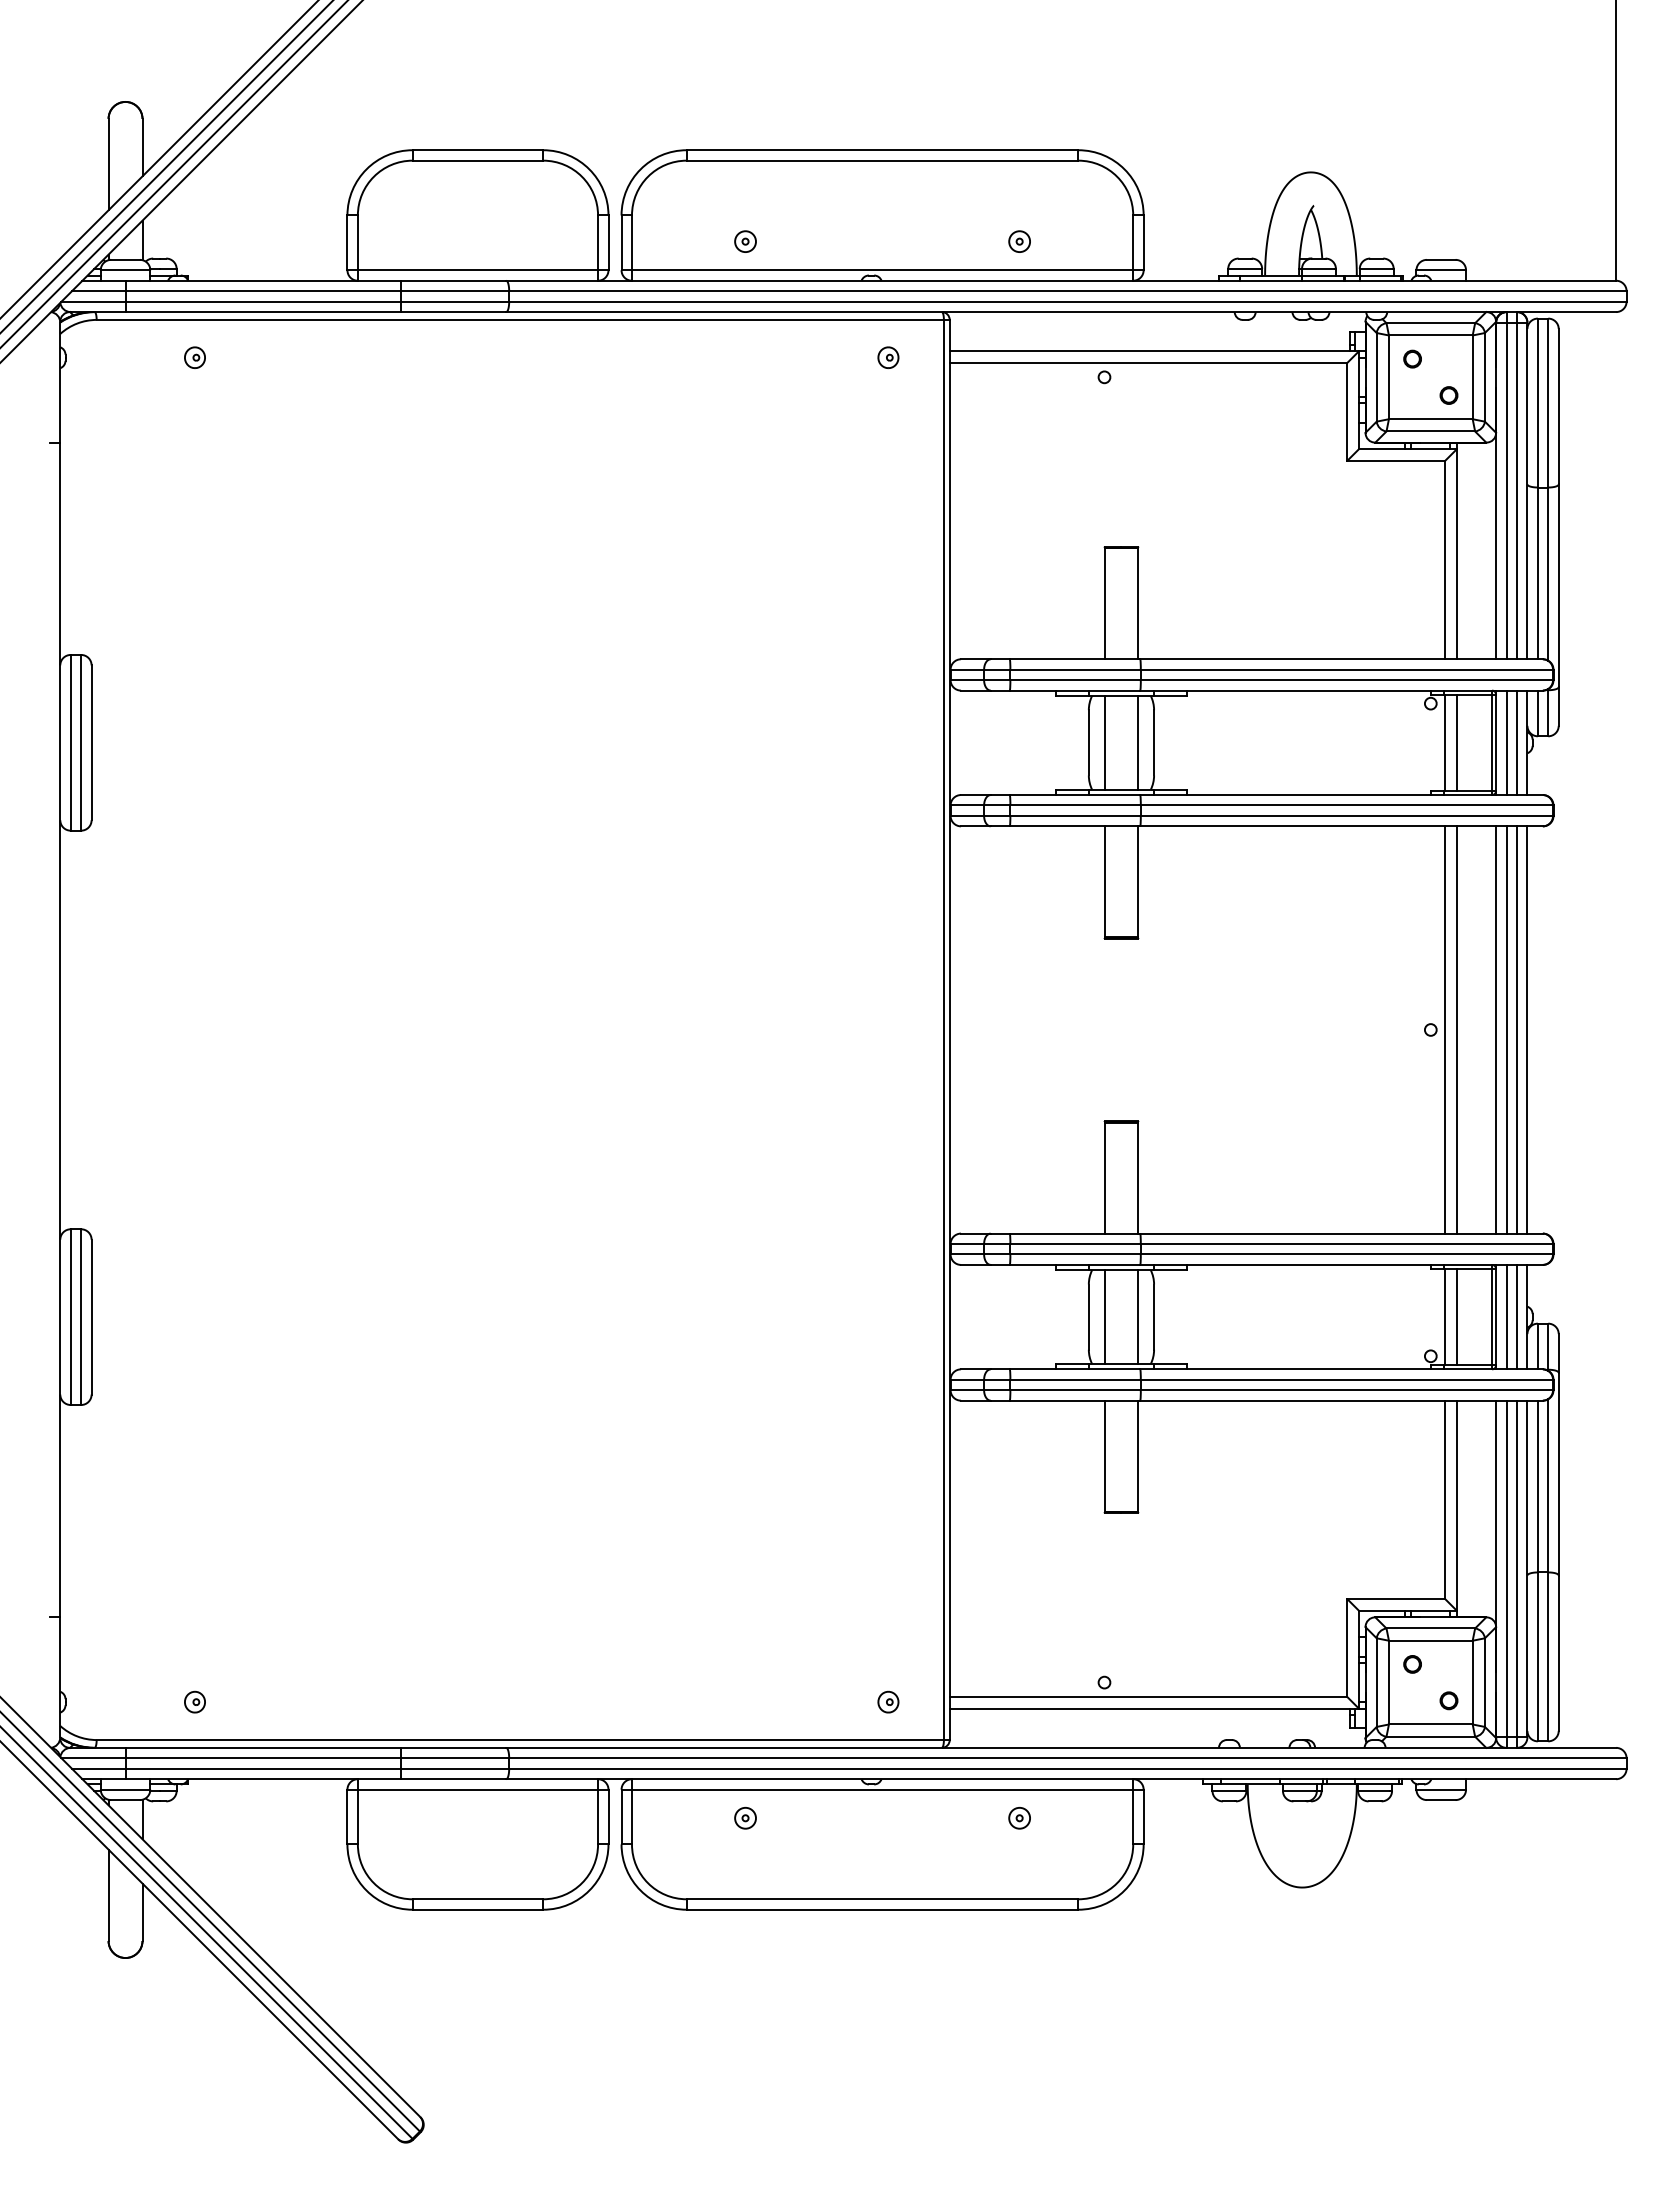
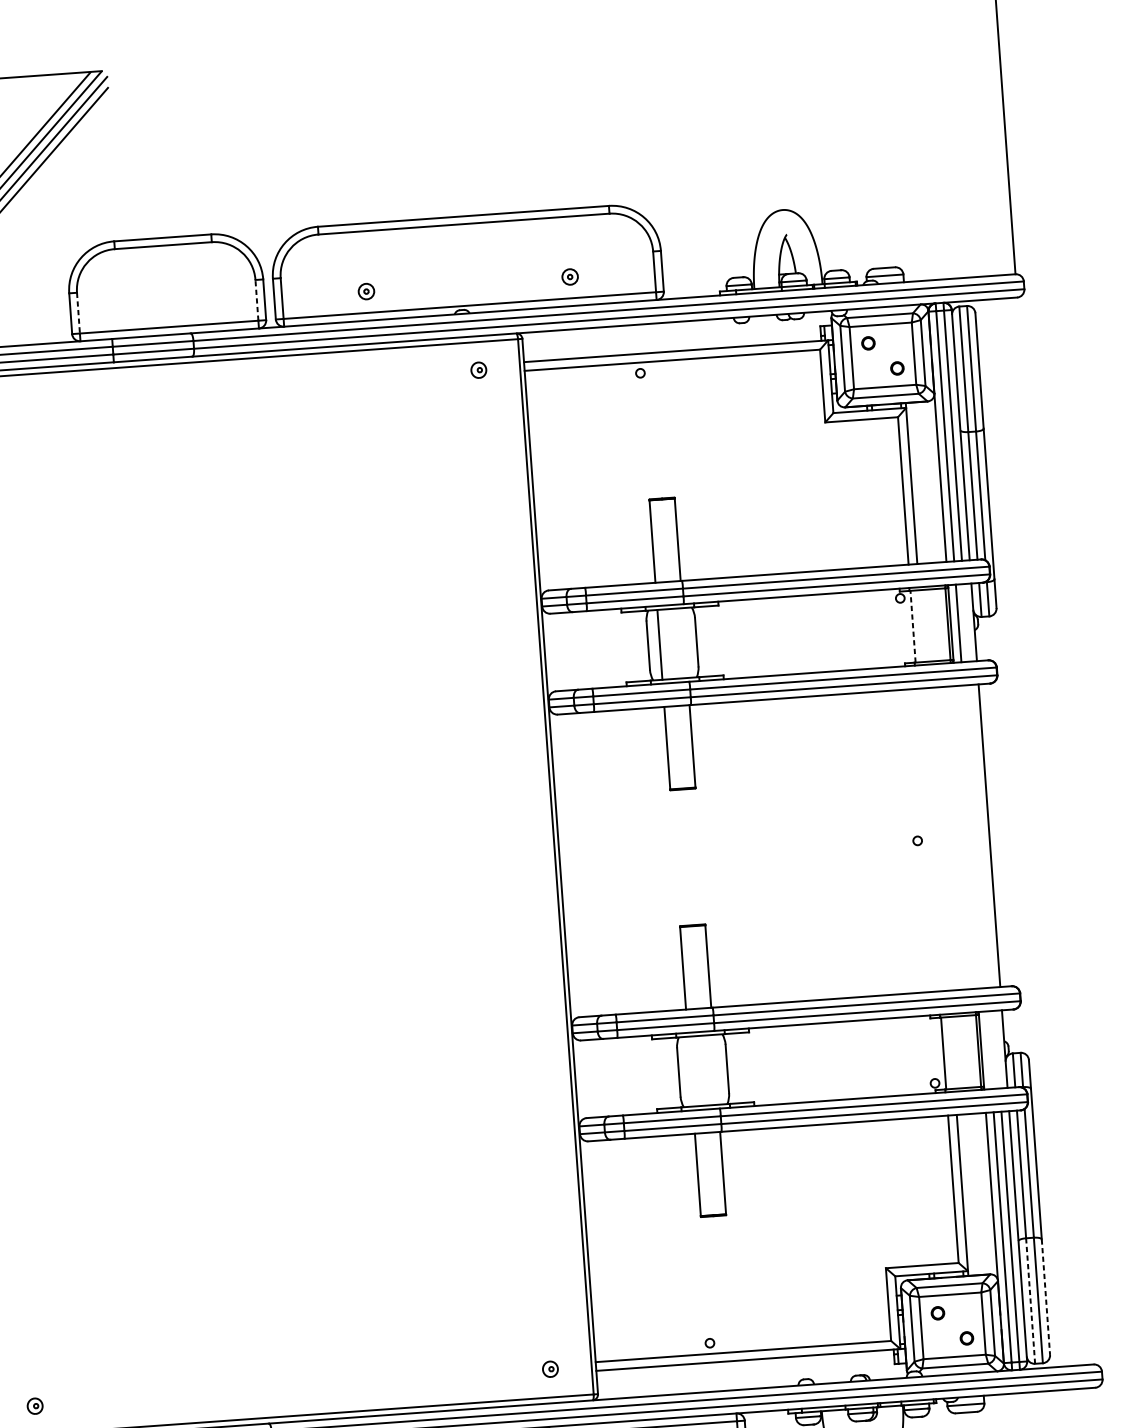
line: (598, 242) -> (257, 300), solid -> dashed
line: (357, 243) -> (78, 313), solid -> dashed
line: (1138, 742) -> (685, 642), removed
line: (1445, 742) -> (913, 626), solid -> dashed
line: (1456, 742) -> (921, 625), removed
line: (1516, 742) -> (966, 622), removed
line: (1445, 1029) -> (928, 839), removed
line: (1456, 1029) -> (936, 839), removed
line: (1496, 1029) -> (966, 837), removed
line: (1506, 1029) -> (973, 836), removed
line: (1516, 1029) -> (981, 835), removed
line: (1456, 1316) -> (952, 1052), removed
line: (1506, 1316) -> (989, 1049), removed
line: (1516, 1316) -> (996, 1049), removed
line: (1104, 1317) -> (690, 1071), removed
line: (1138, 1317) -> (715, 1070), removed
line: (1558, 1653) -> (1045, 1297), solid -> dashed
line: (1537, 1657) -> (1030, 1301), solid -> dashed

